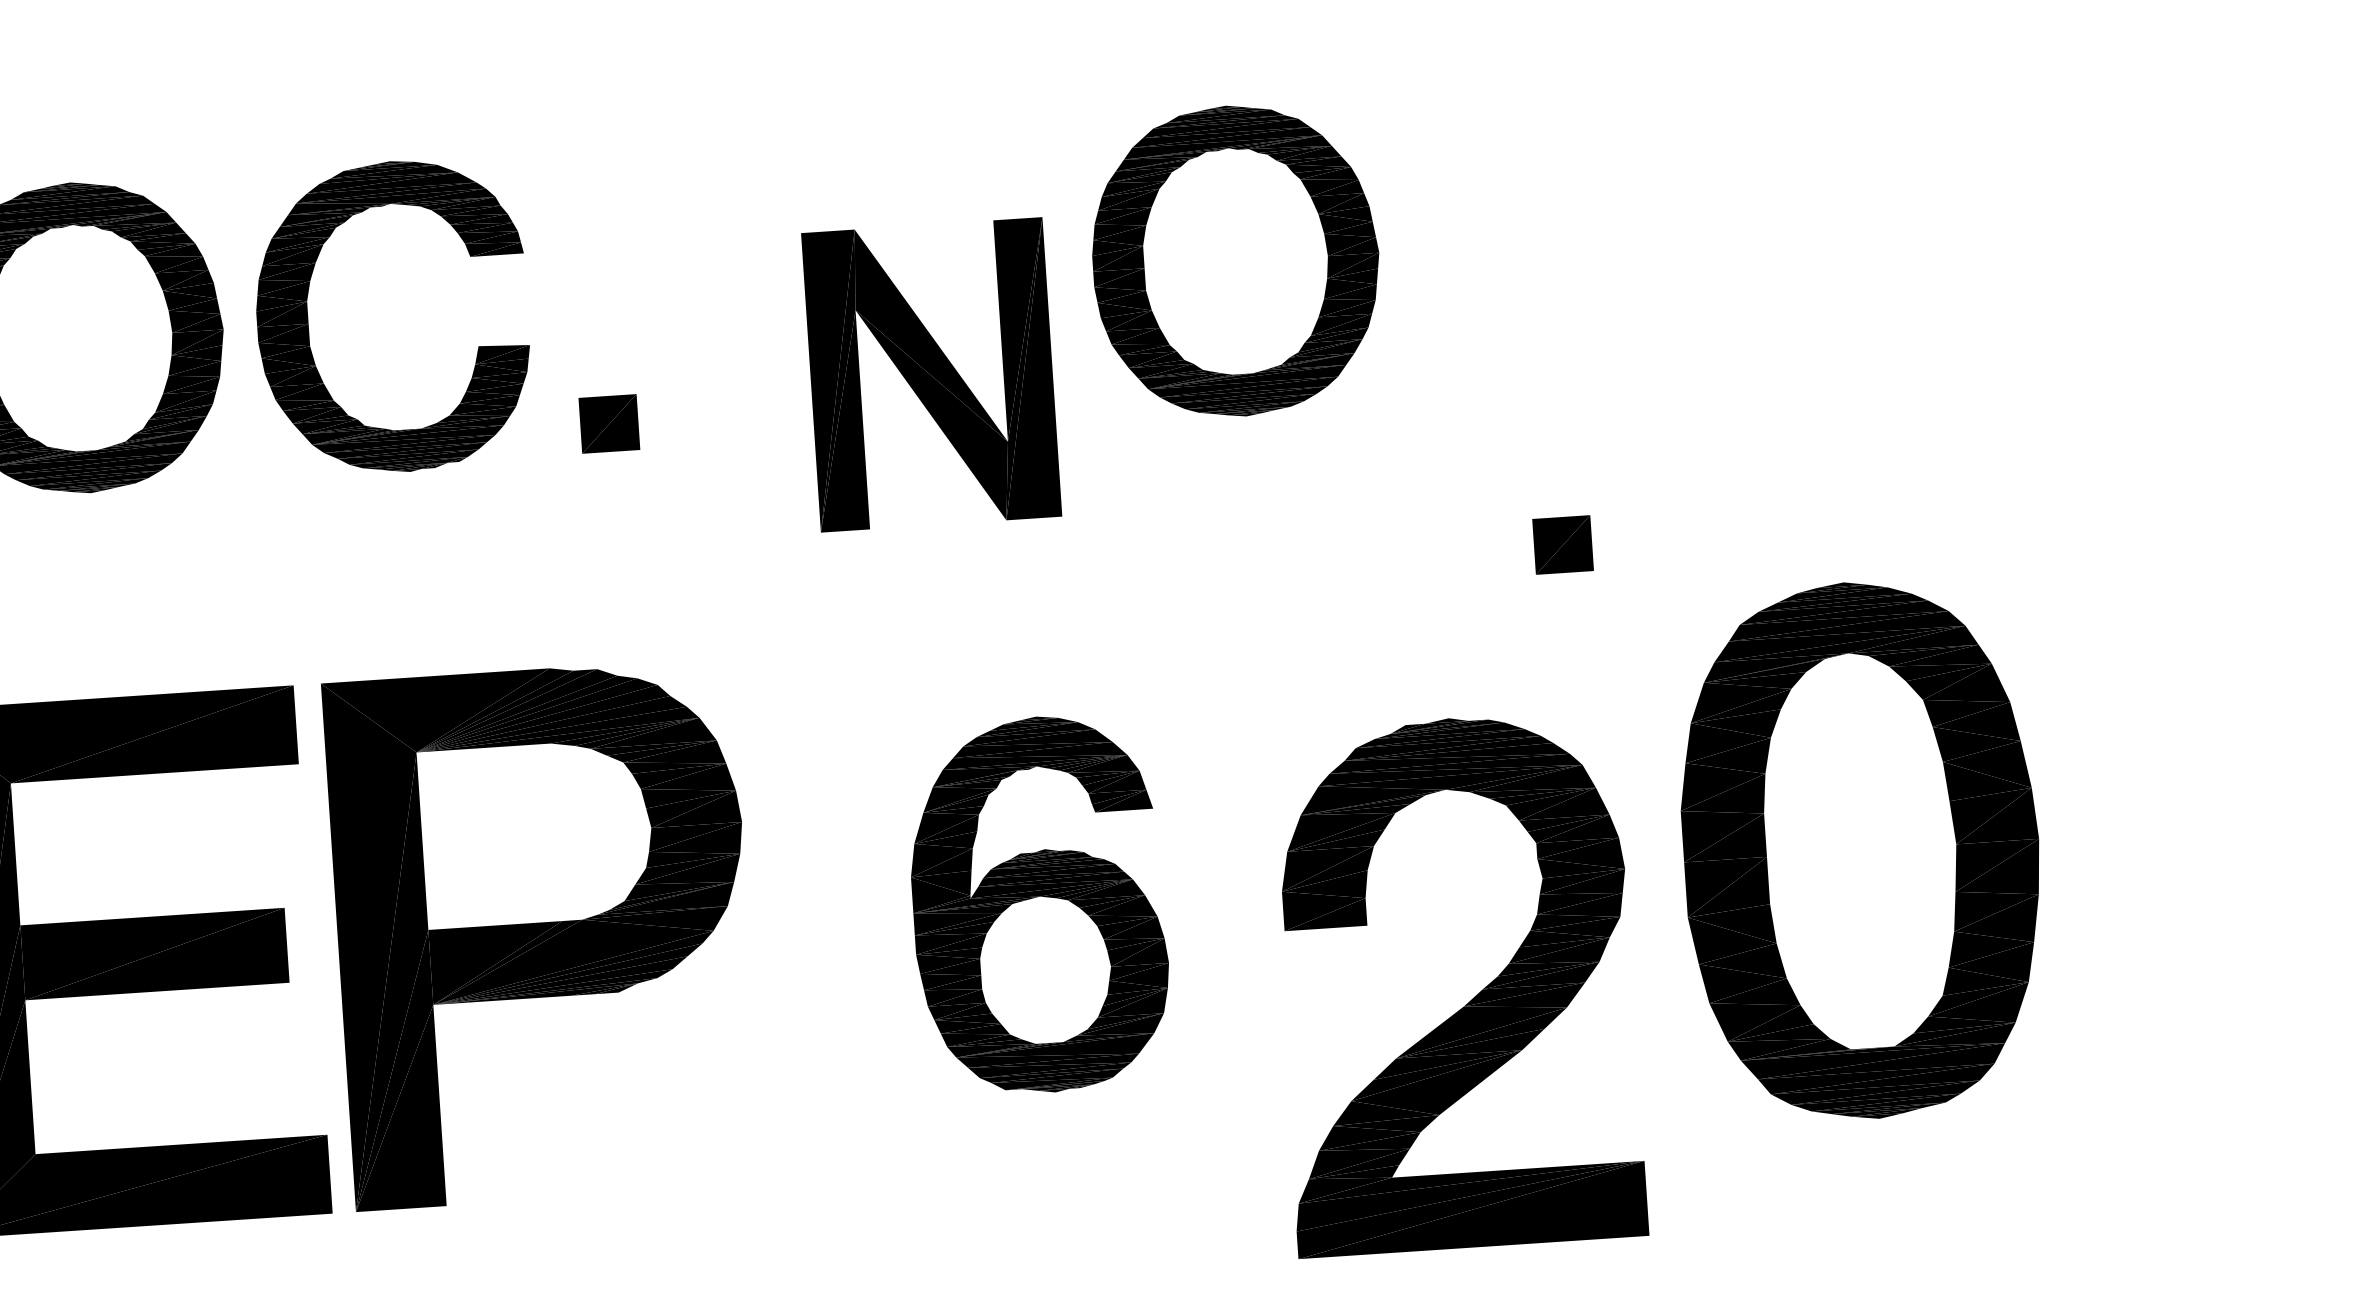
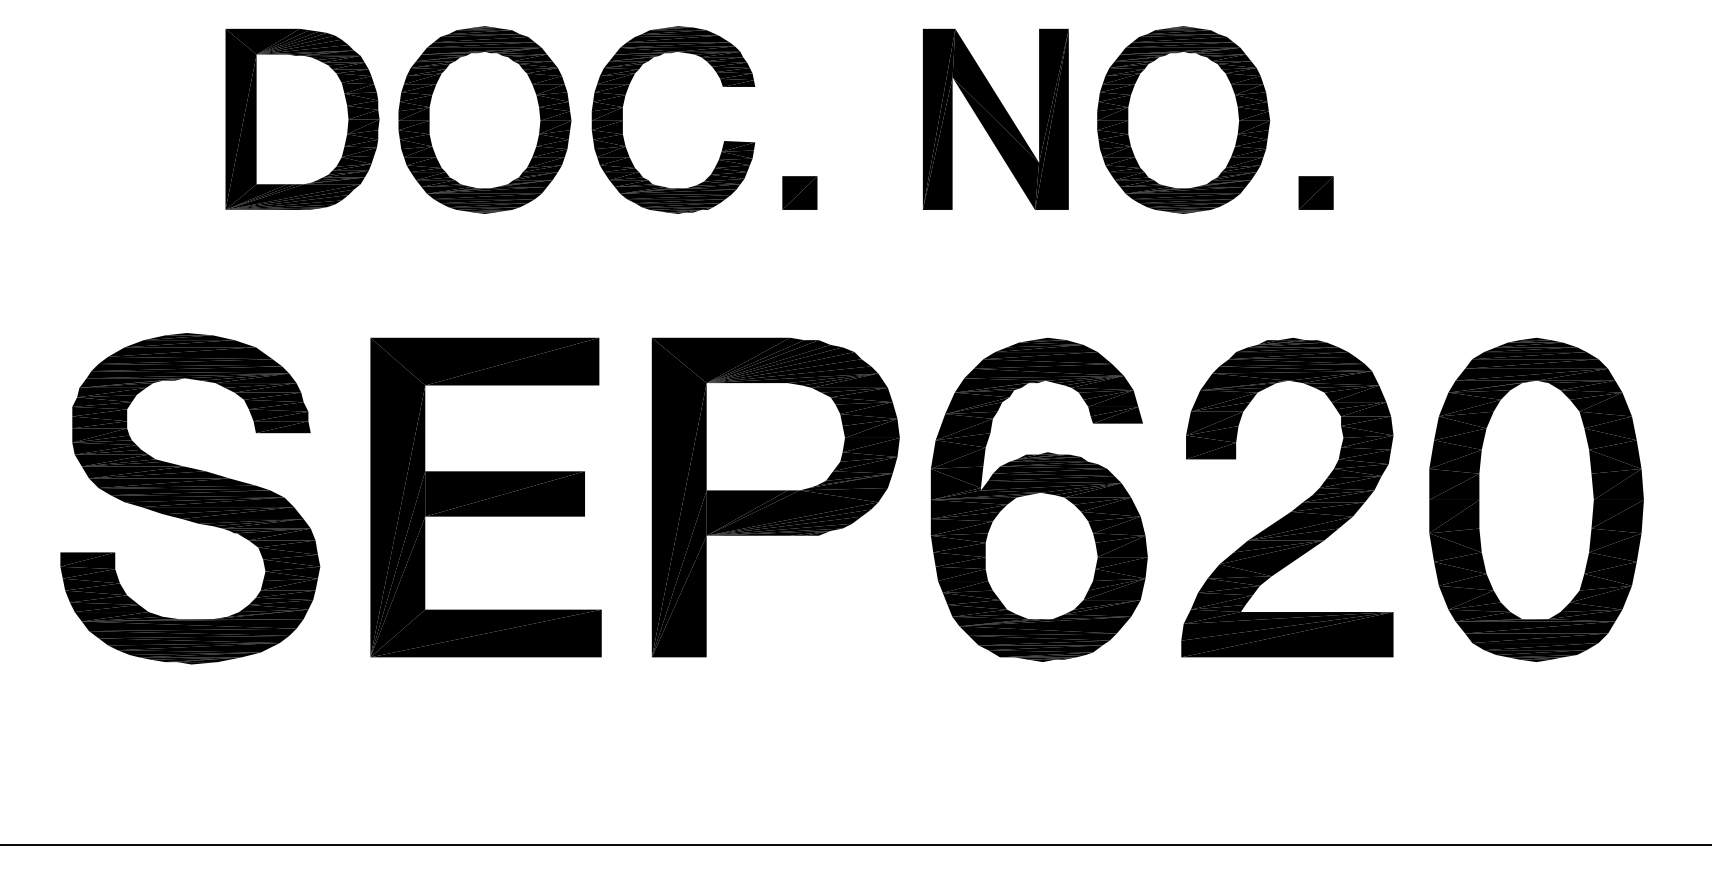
part: (930, 373) -> (995, 118), moved
part: (1561, 544) -> (1315, 192), moved
part: (1037, 904) -> (1038, 499), size x1.43
part: (542, 934) -> (775, 497), moved
part: (1467, 1002) -> (1293, 509), moved

